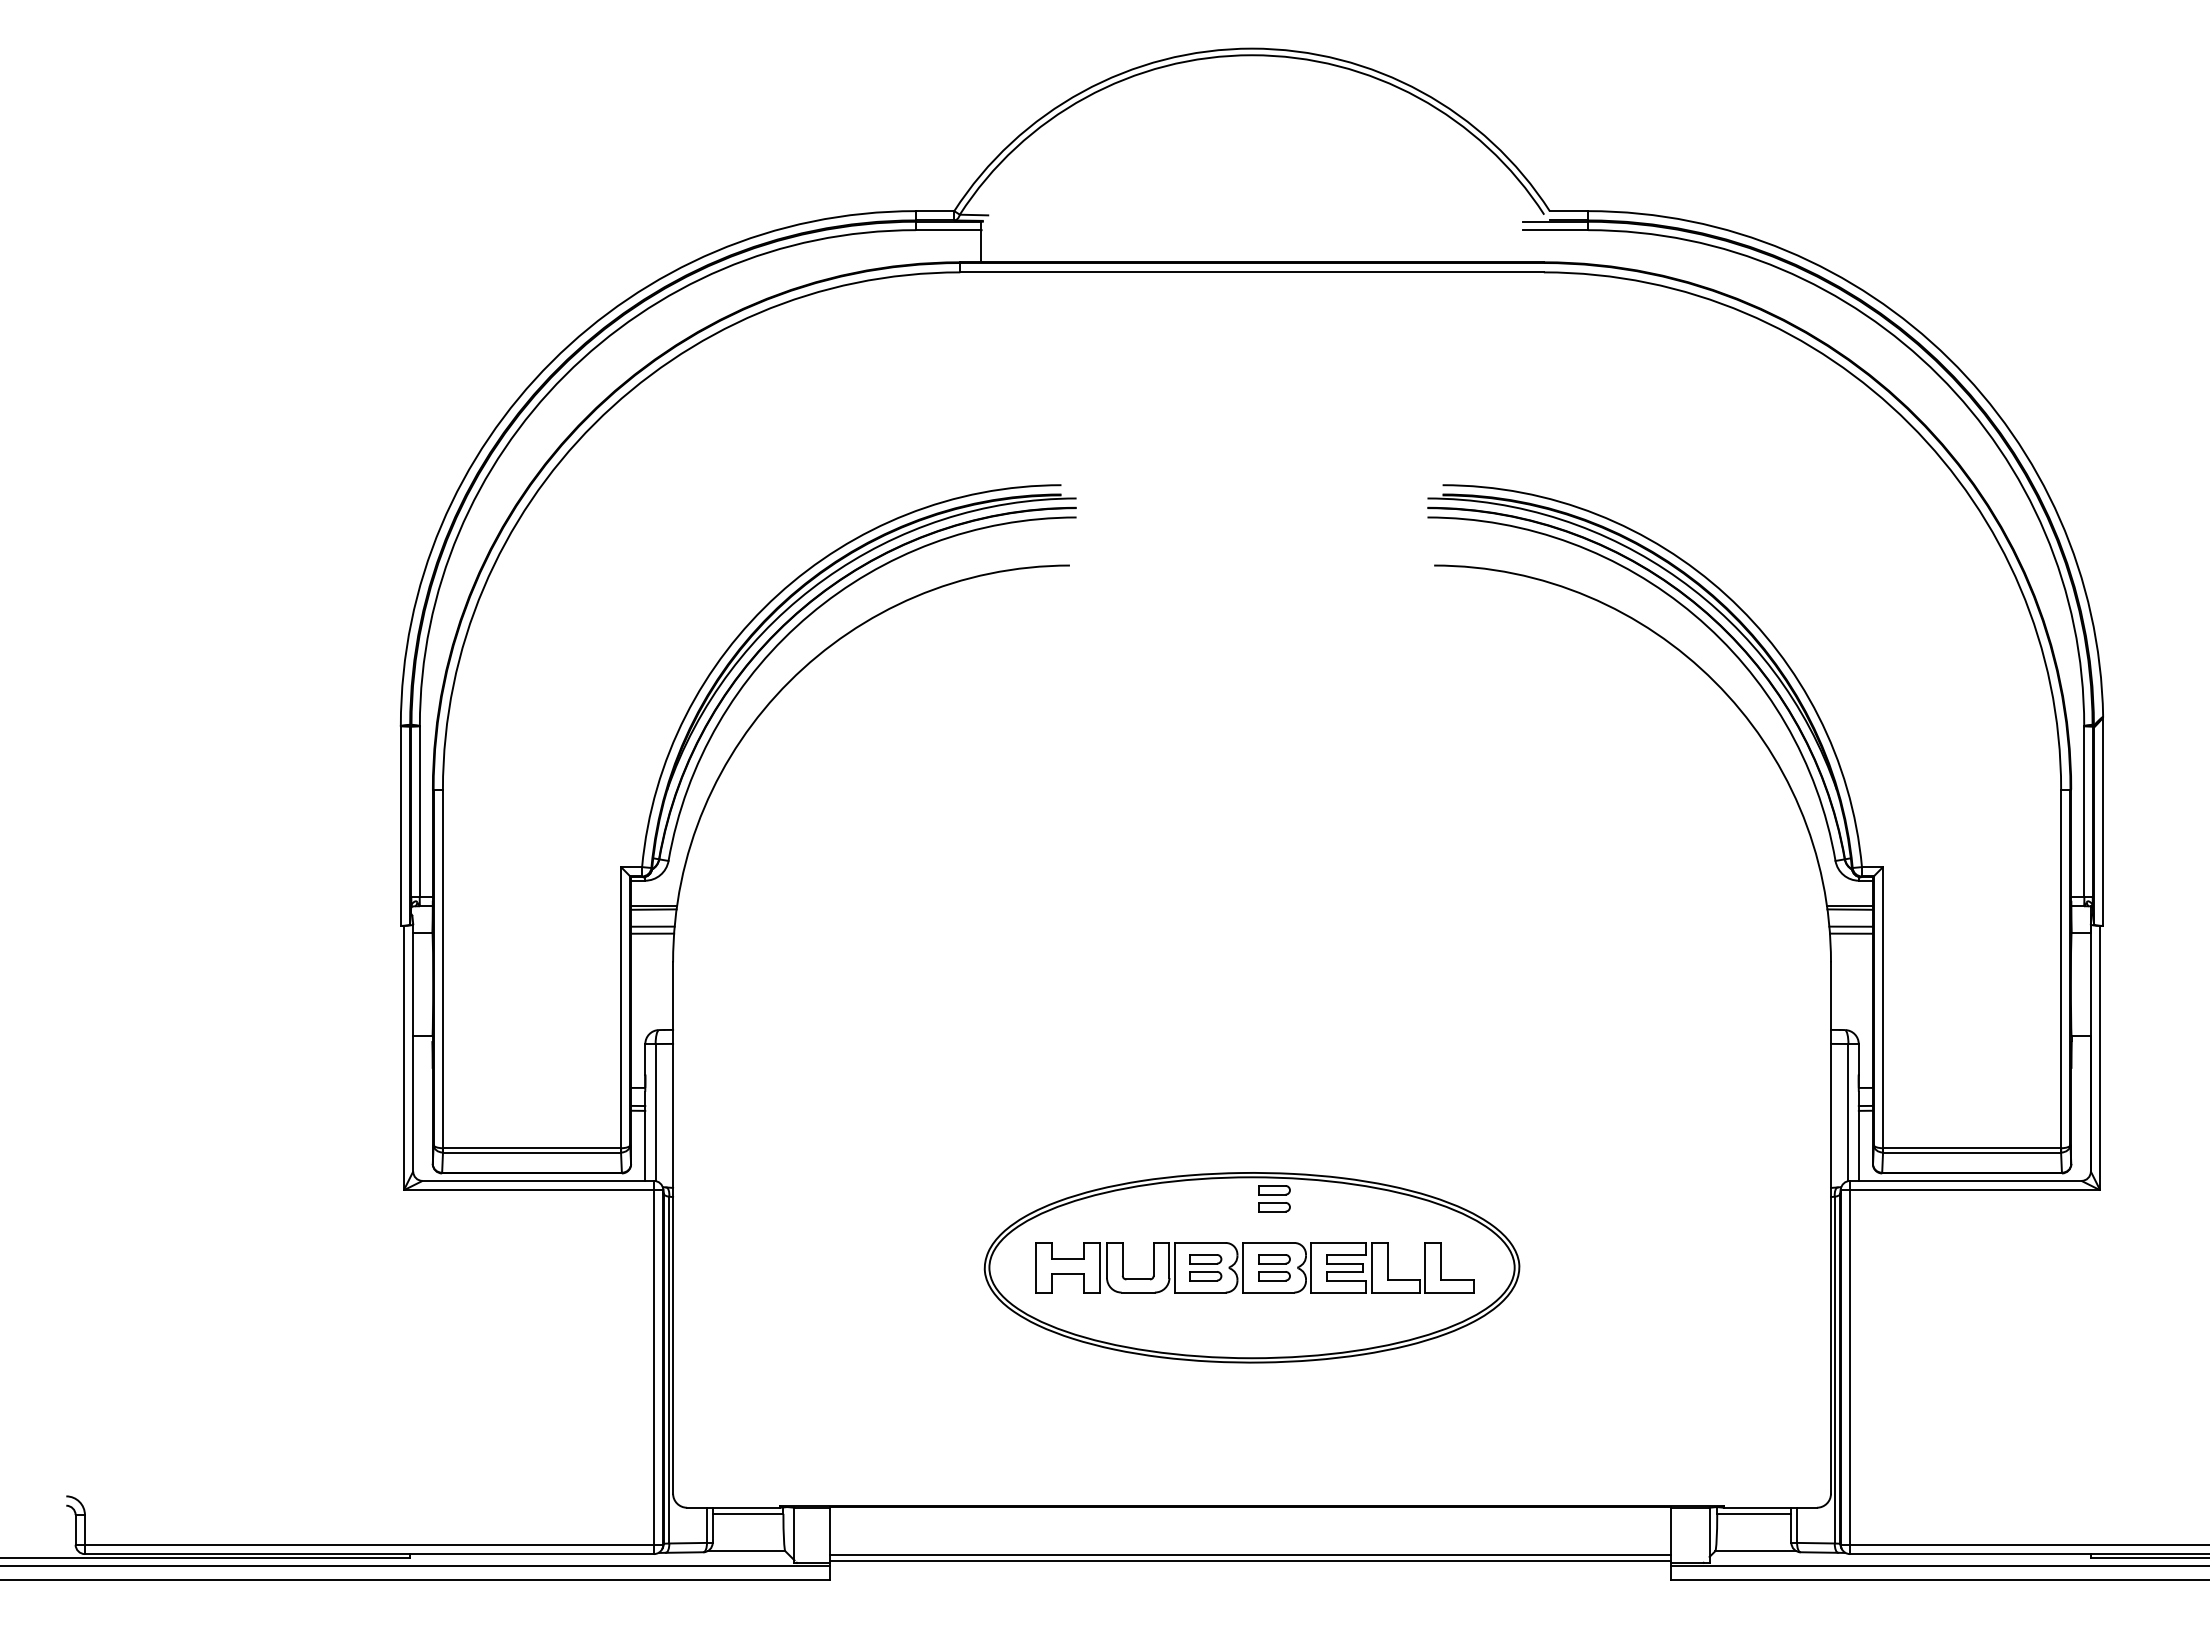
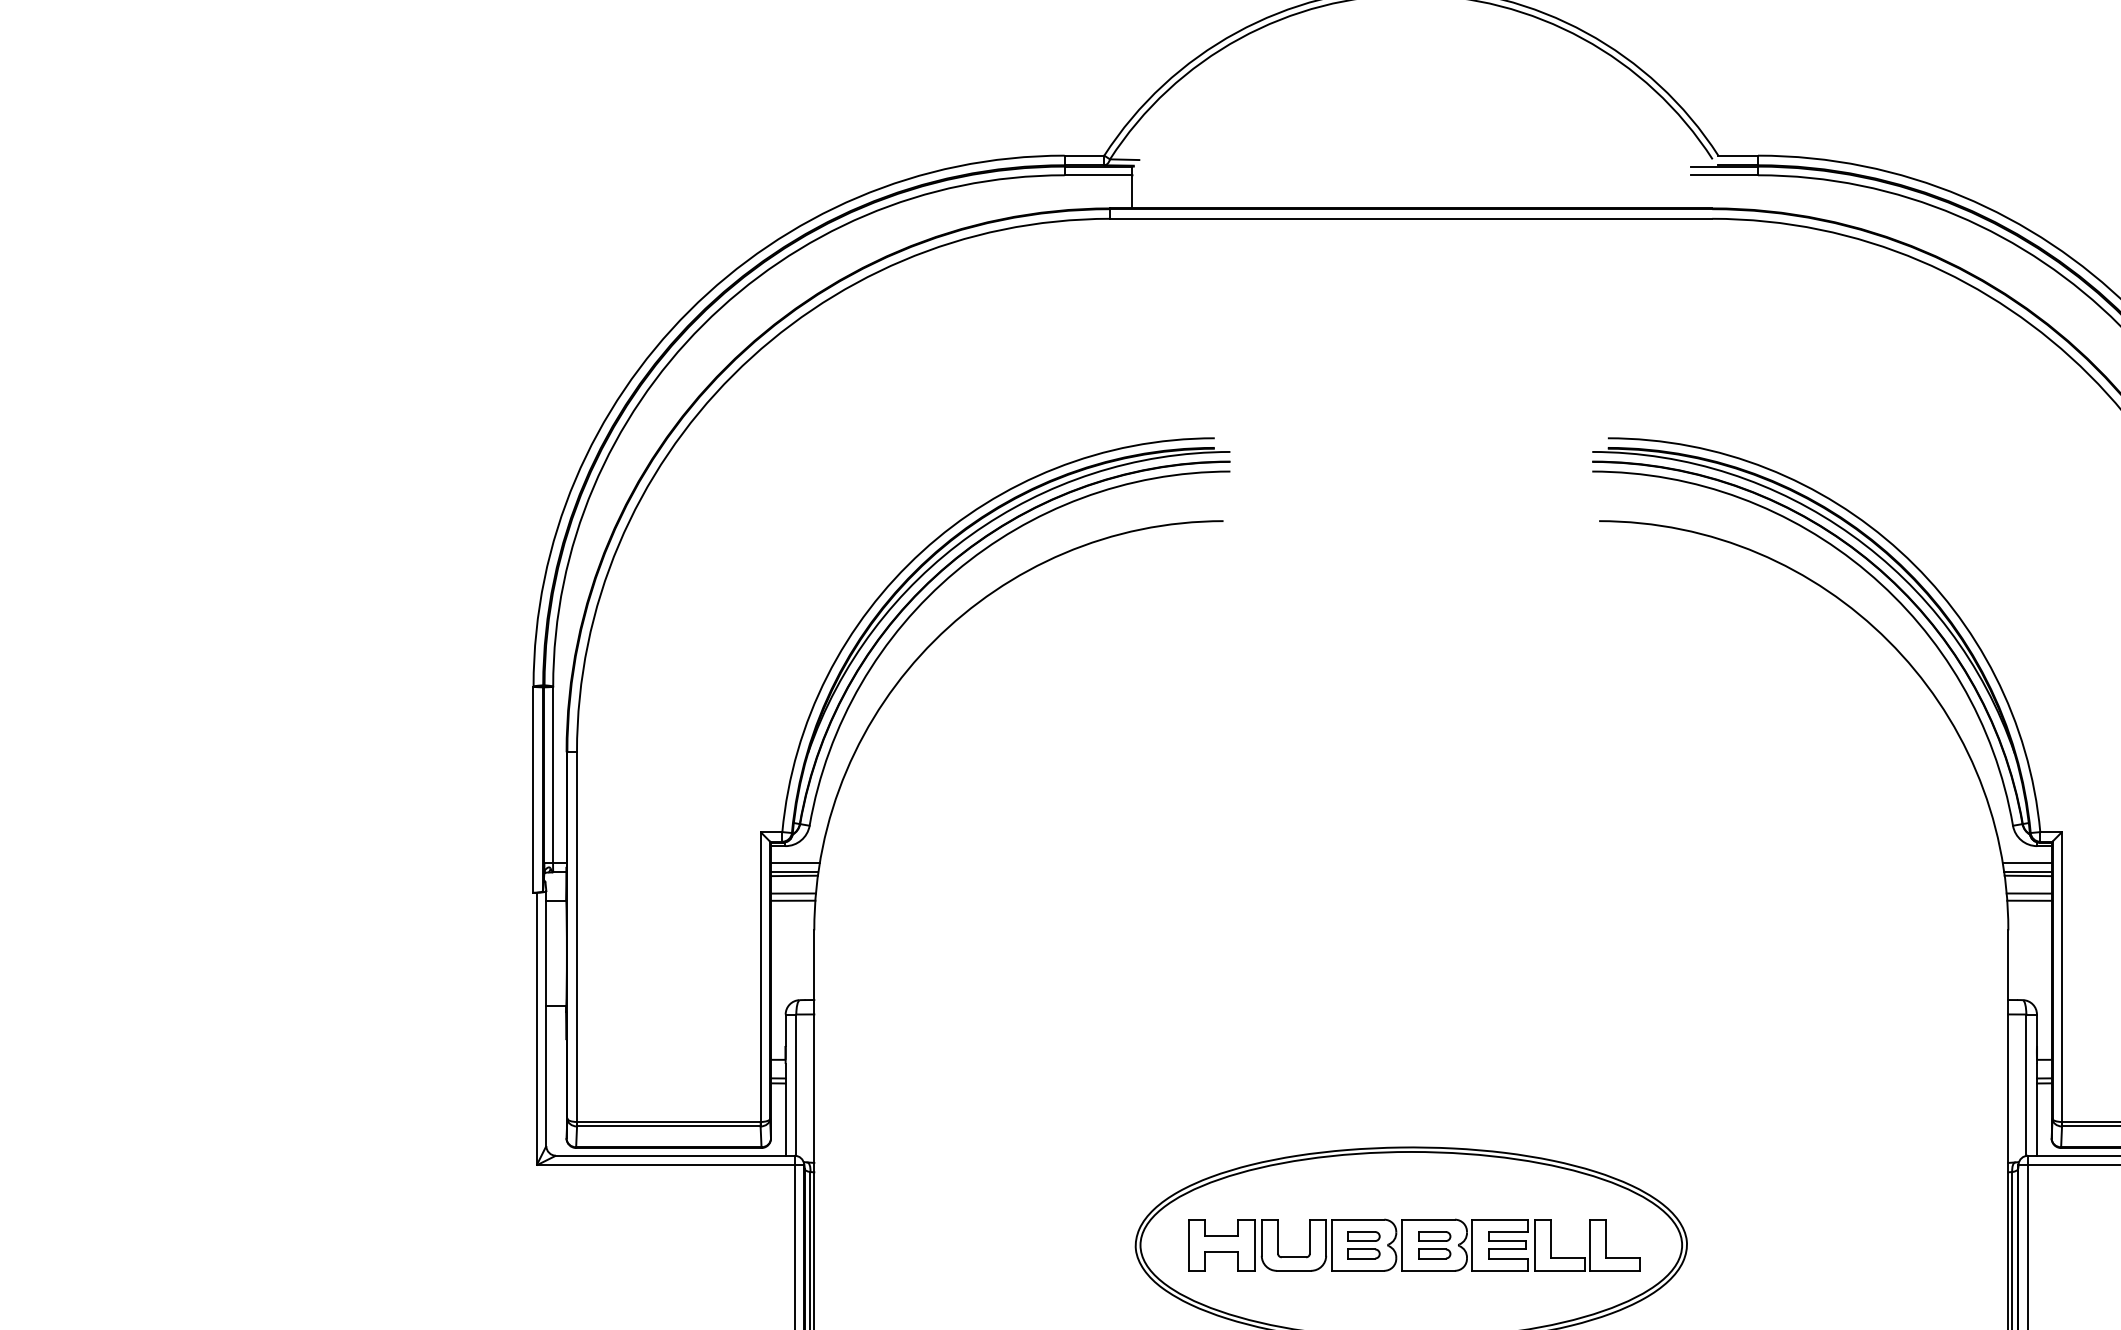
line: (654, 896) -> (795, 862), added
line: (1849, 896) -> (2027, 862), added
part: (1274, 1198) -> (1434, 1173), removed

